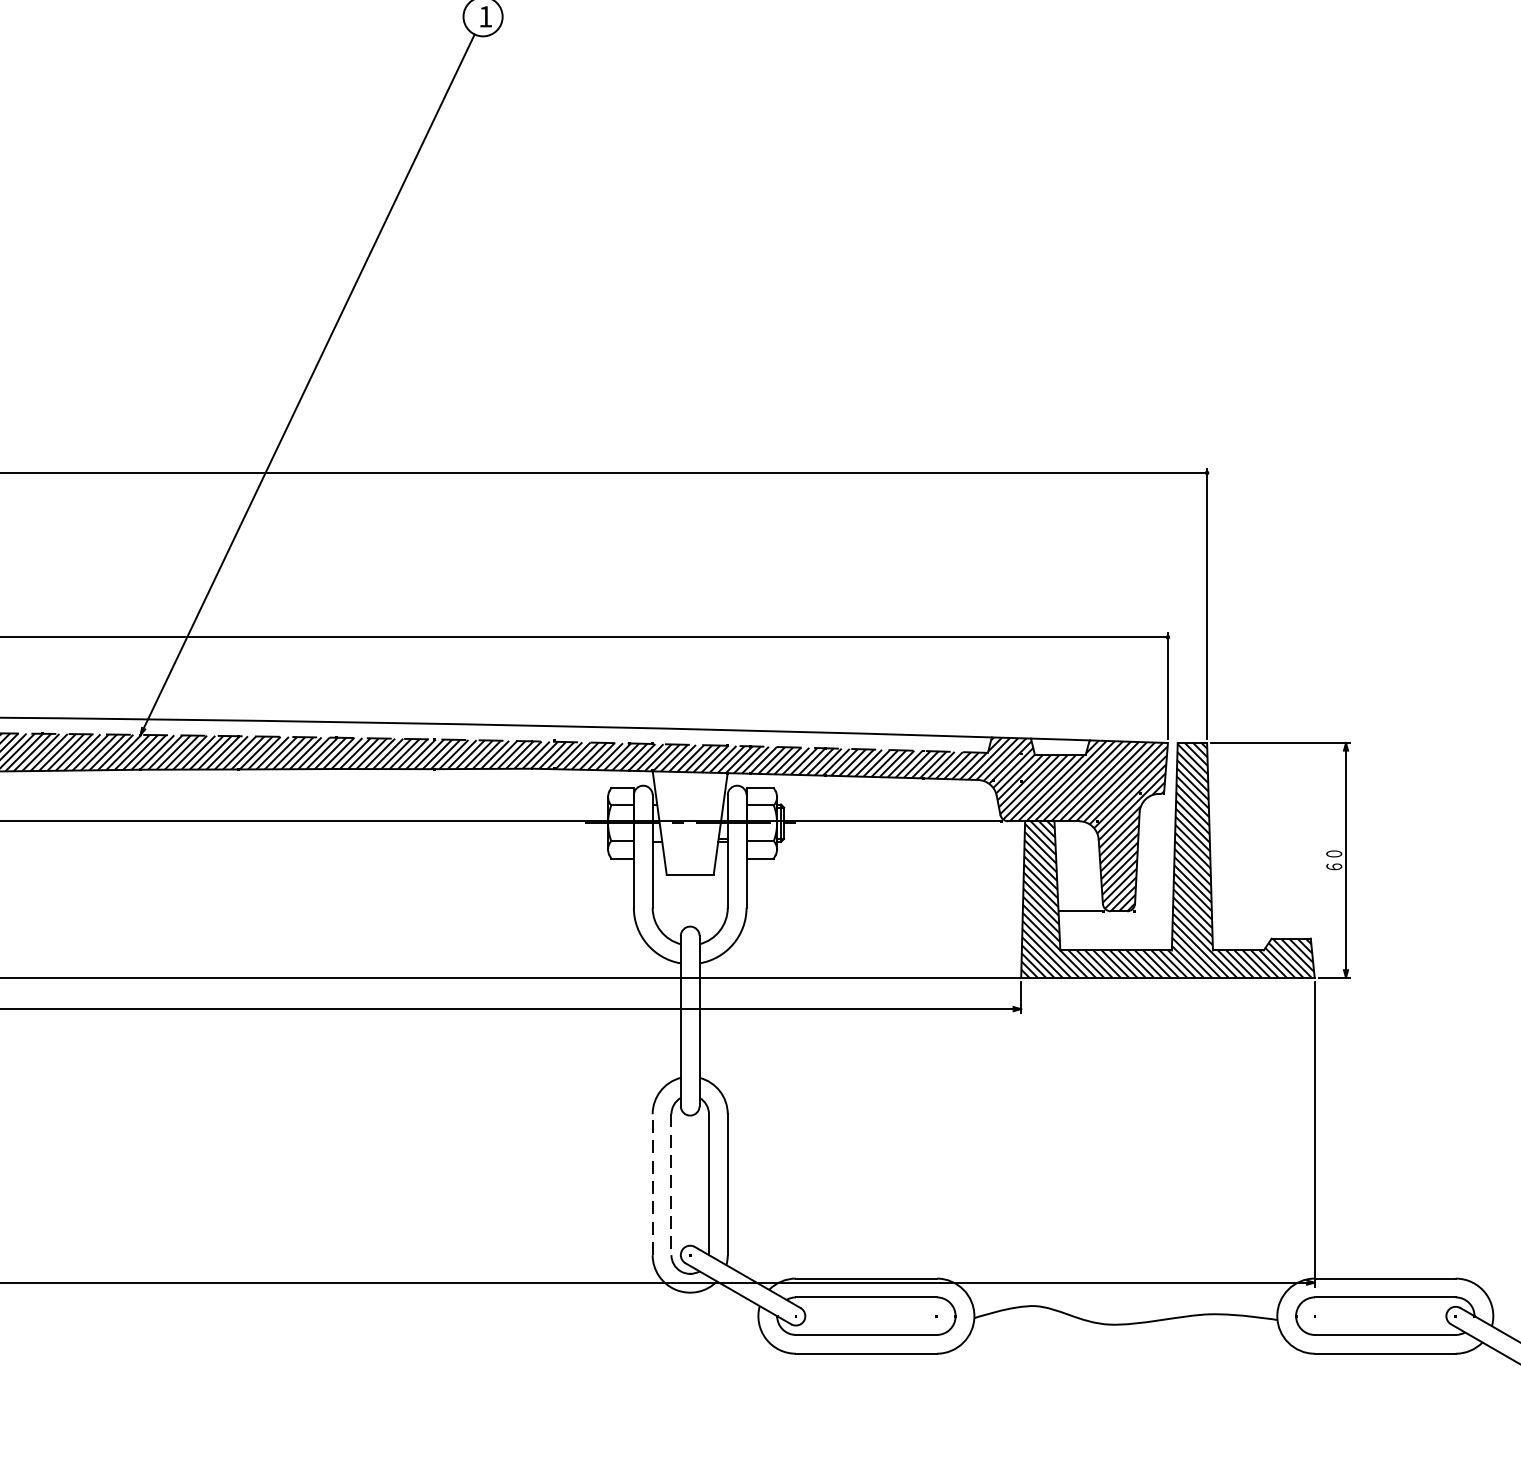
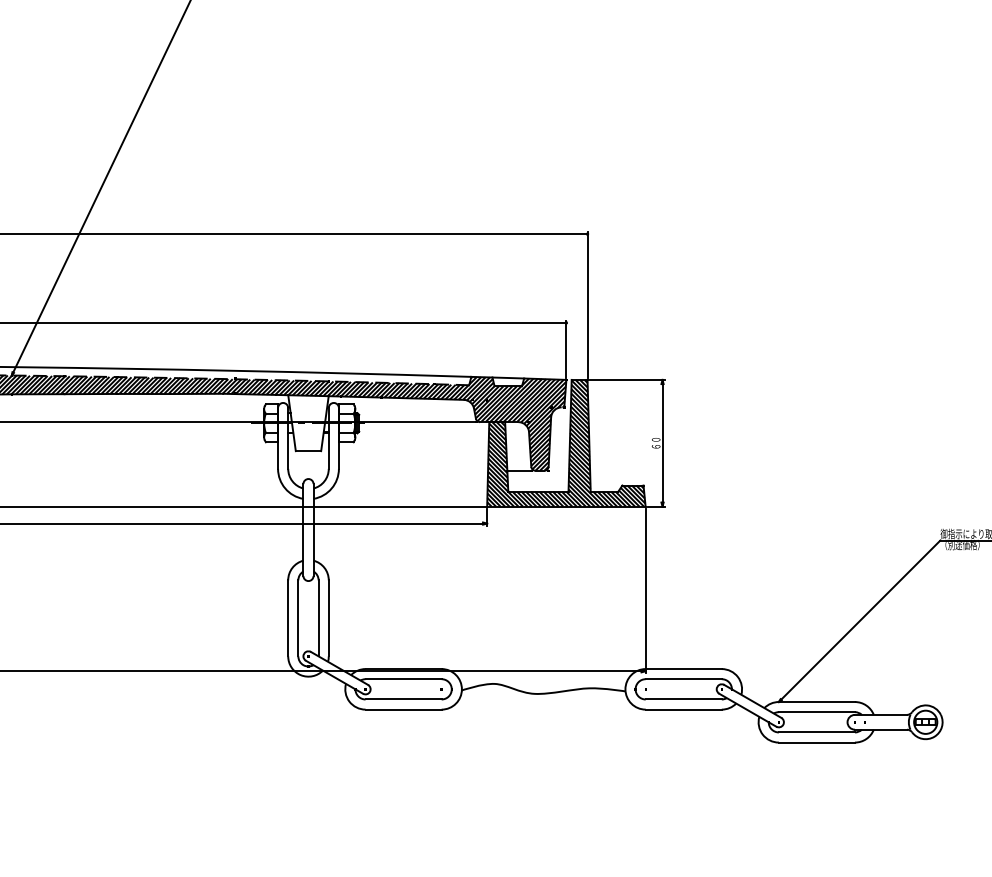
line: (653, 1183) -> (288, 617), dashed -> solid
line: (671, 1184) -> (298, 618), dashed -> solid

